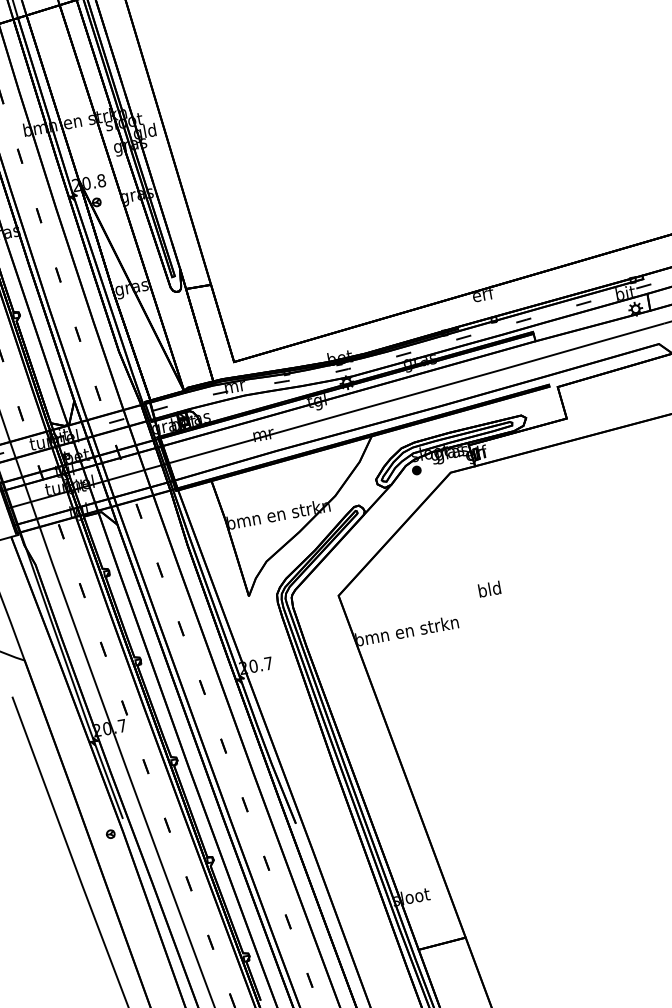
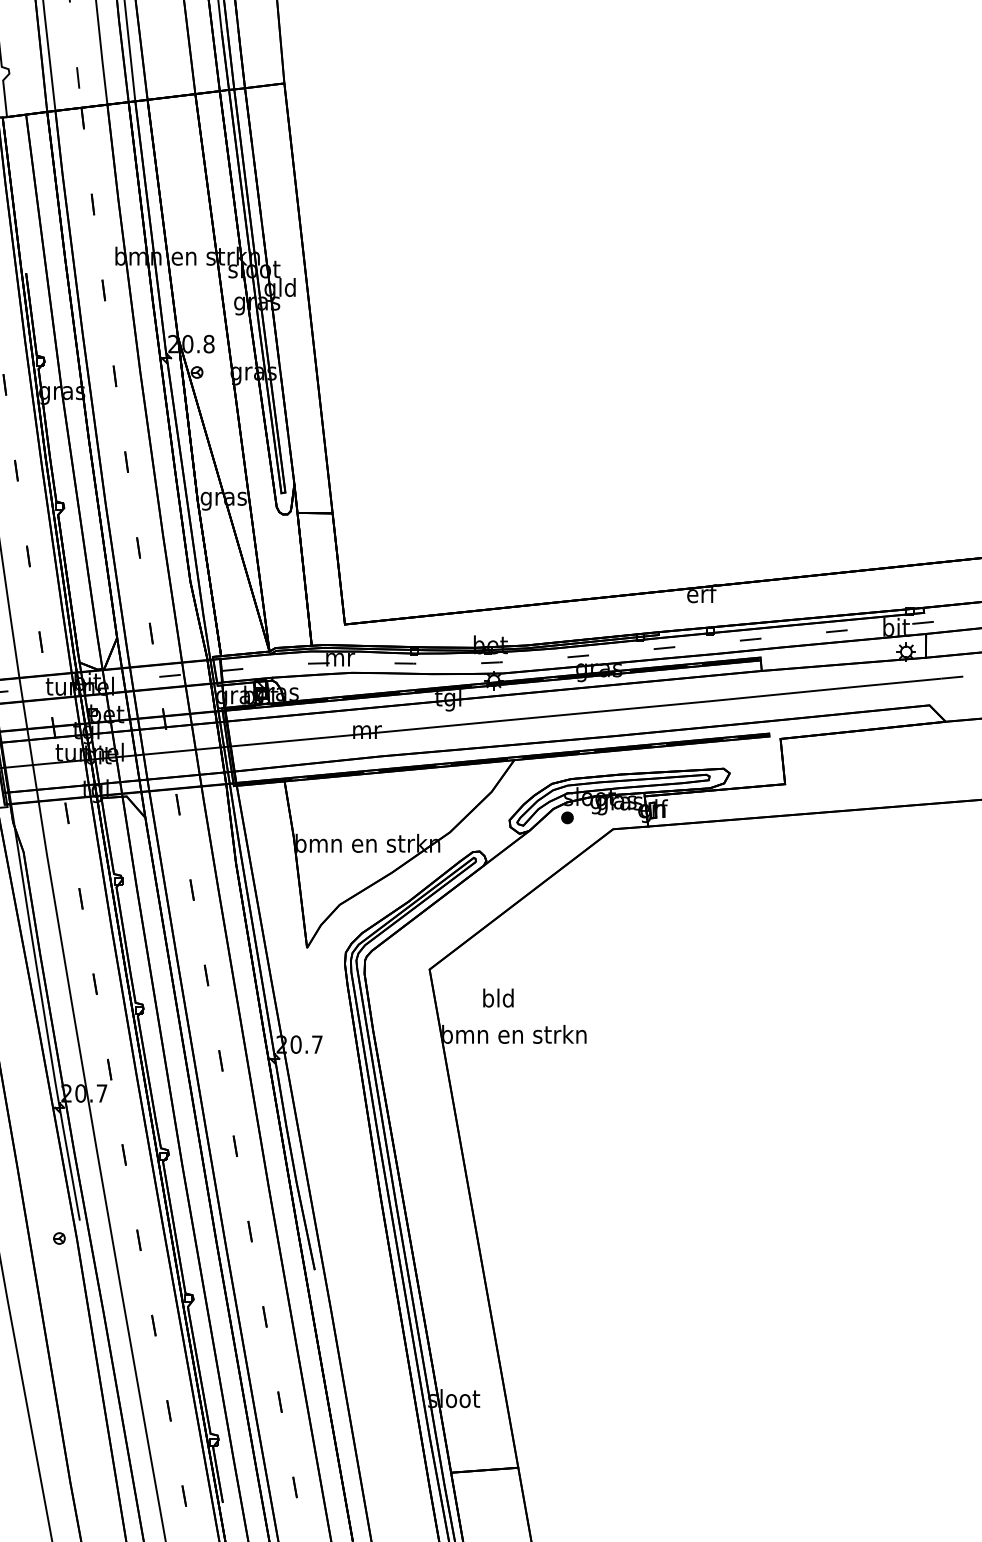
text: (489, 588) -> (498, 997), moved

